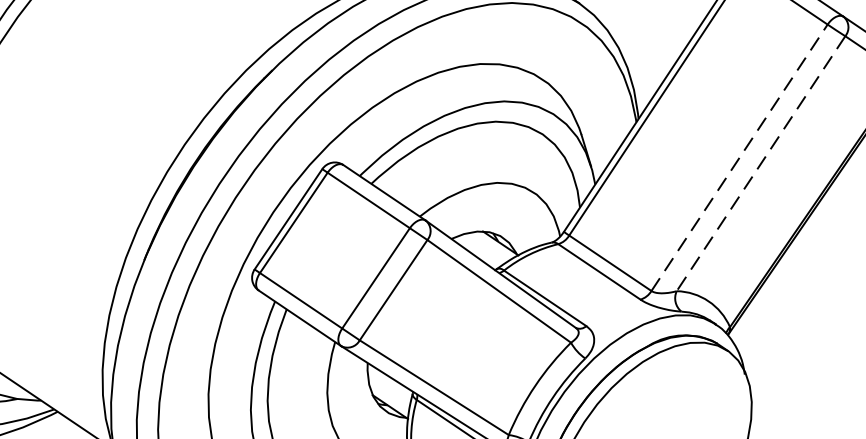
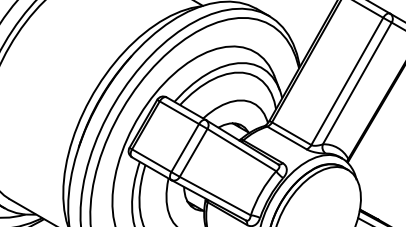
line: (739, 157) -> (347, 81), dashed -> solid
line: (761, 163) -> (357, 83), dashed -> solid

